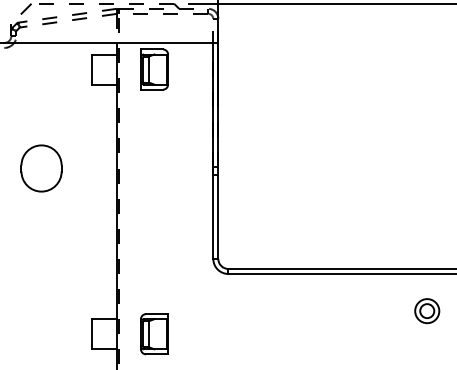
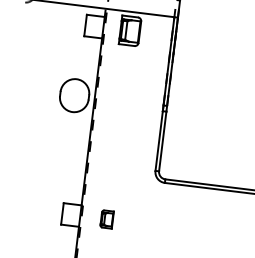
part: (41, 168) -> (74, 95), moved
part: (154, 334) -> (107, 219), size x0.6

